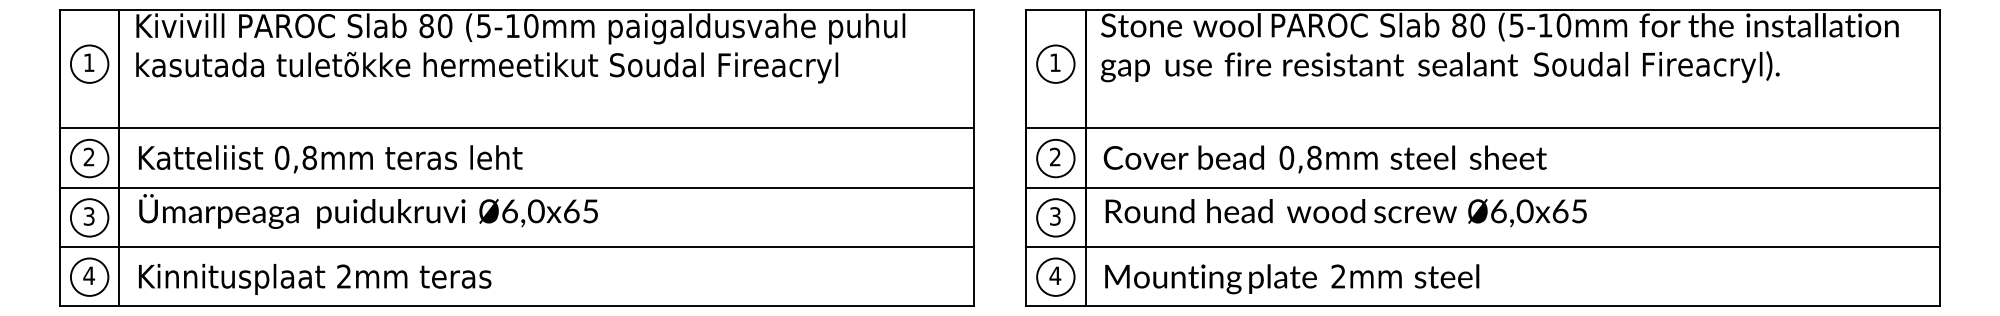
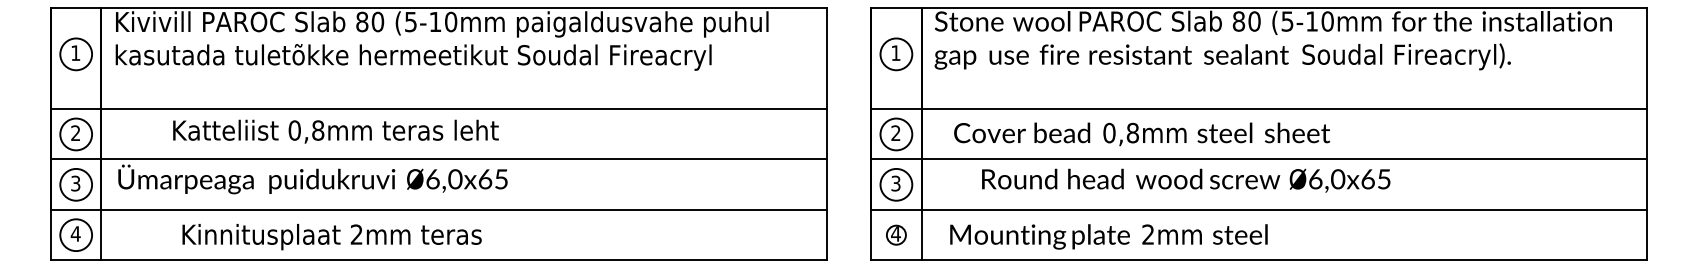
text: (330, 159) -> (335, 131), moved
text: (1324, 159) -> (1141, 134), moved
text: (1345, 212) -> (1185, 180), moved
circle: (1055, 276) -> (896, 234), size x0.6
text: (315, 279) -> (332, 237), moved
text: (1292, 279) -> (1109, 237), moved

